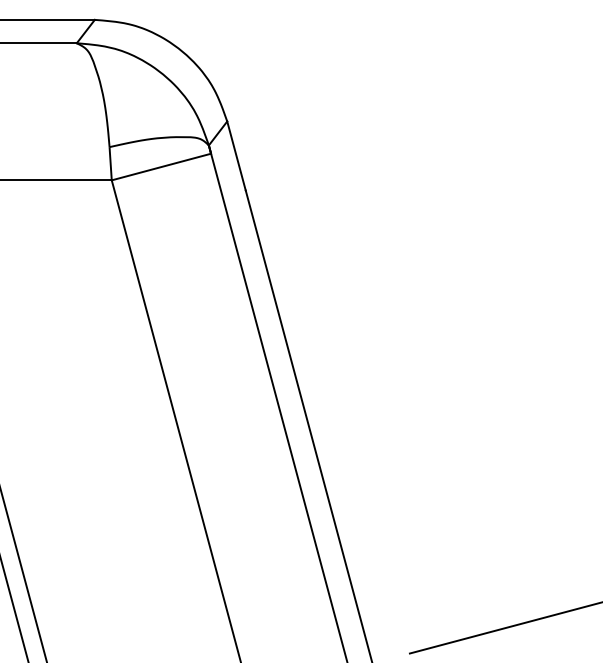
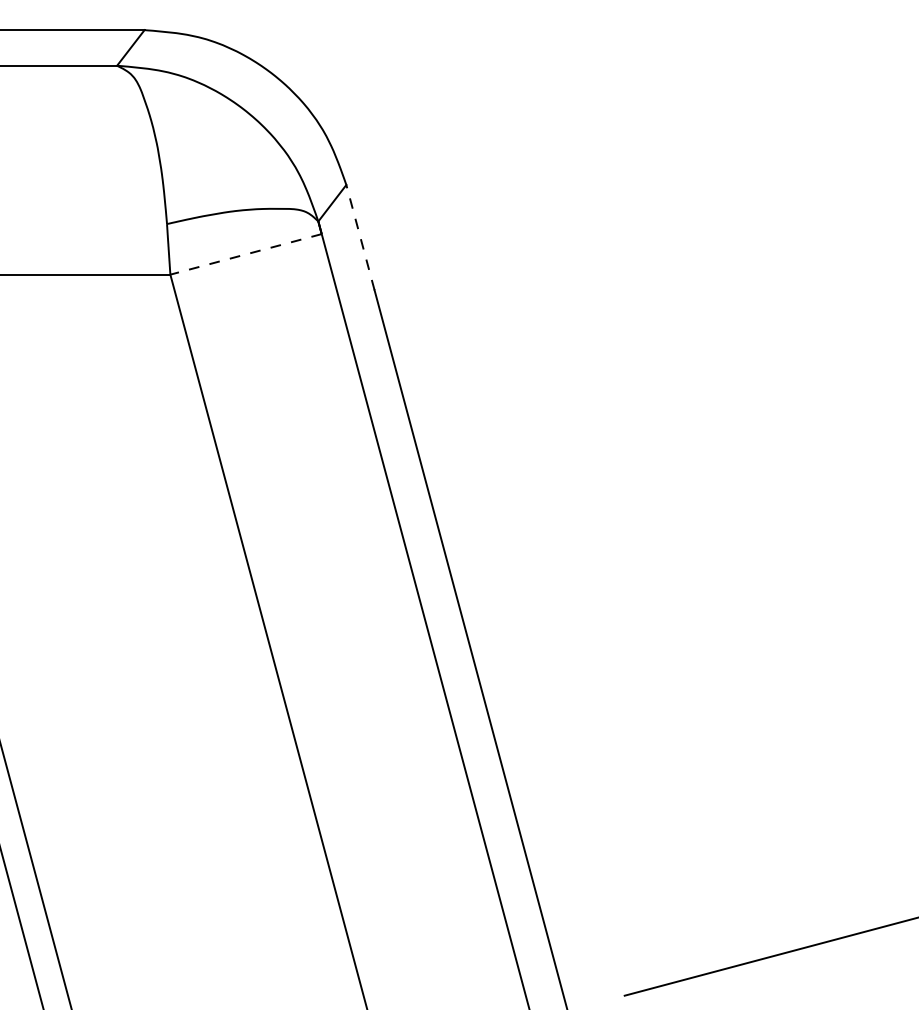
line: (236, 156) -> (360, 238), solid -> dashed
line: (160, 167) -> (244, 255), solid -> dashed

